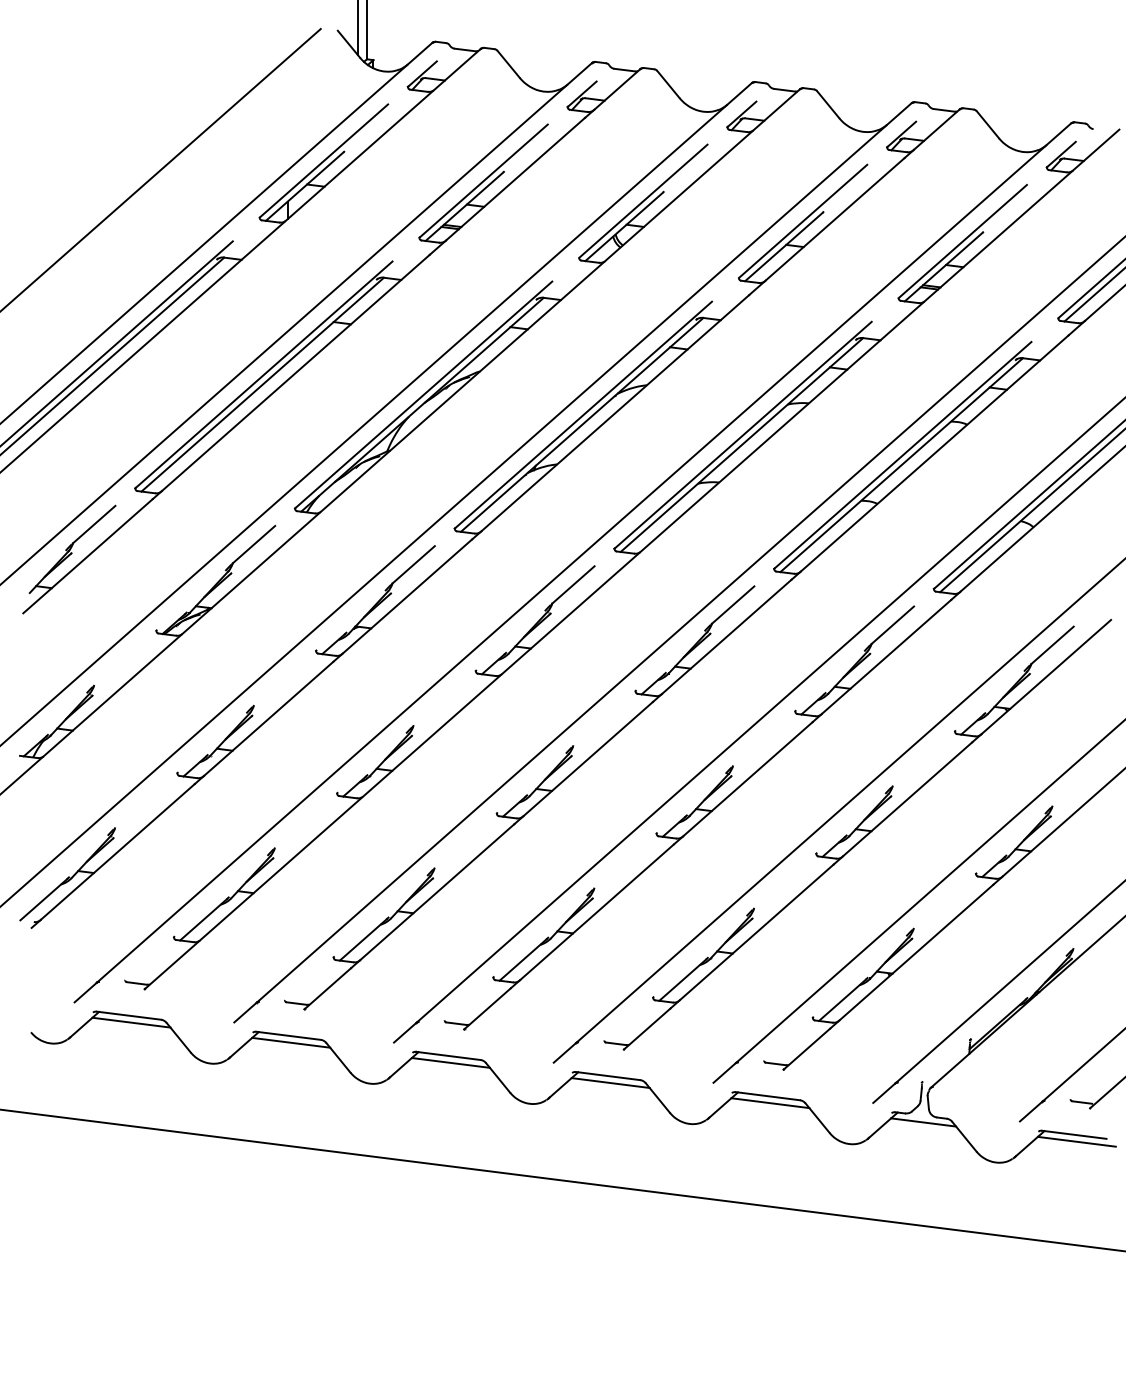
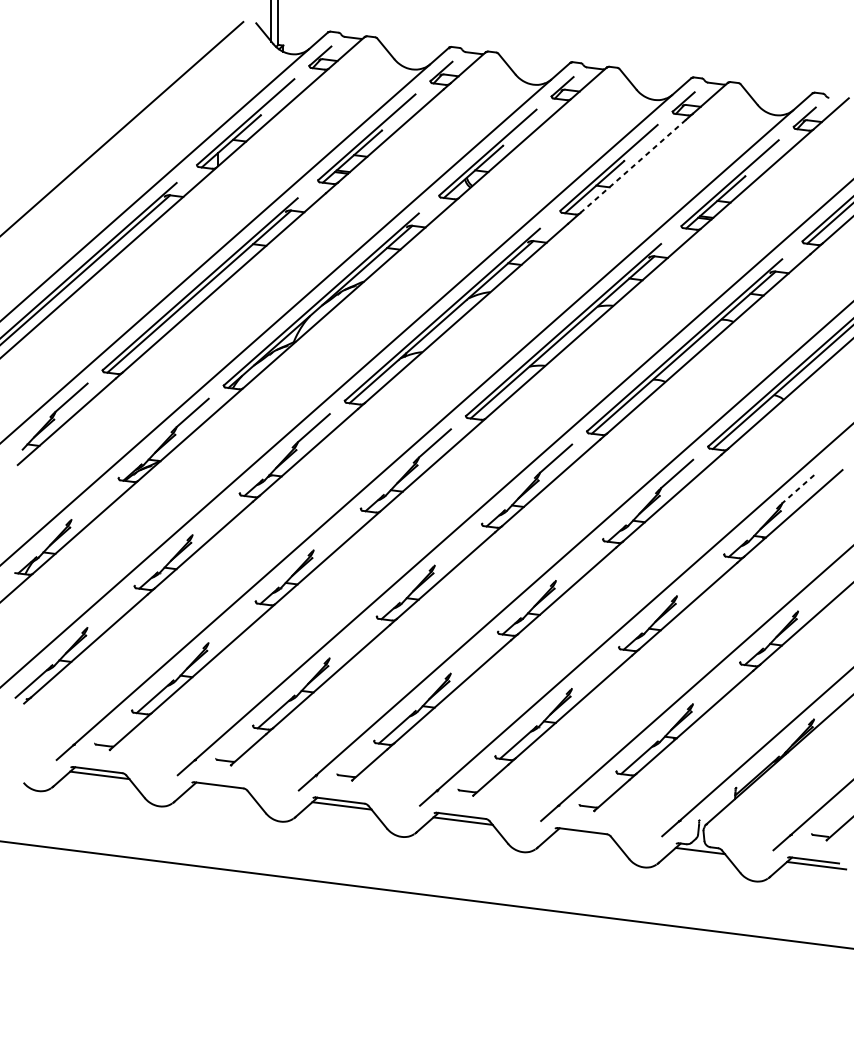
line: (835, 219) -> (633, 166), solid -> dashed
line: (1052, 645) -> (798, 489), solid -> dashed
line: (291, 1042) -> (221, 790), removed
line: (770, 1103) -> (584, 836), removed

